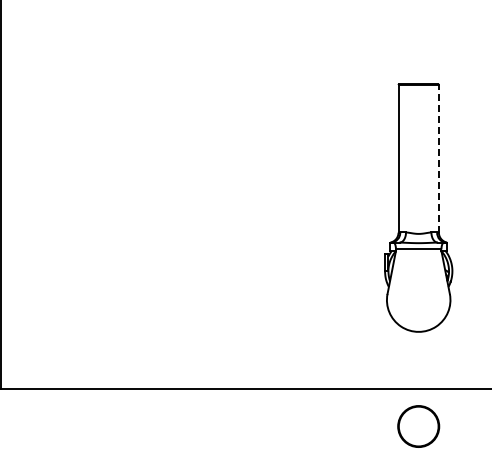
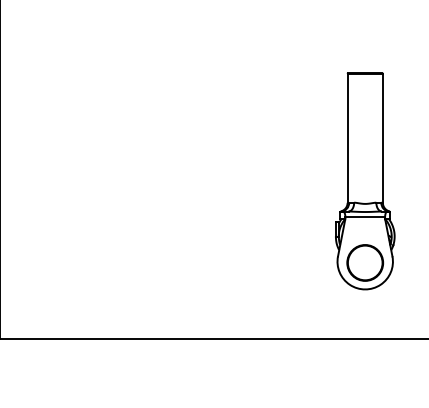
line: (438, 158) -> (382, 138), dashed -> solid
circle: (418, 426) -> (365, 262), moved

